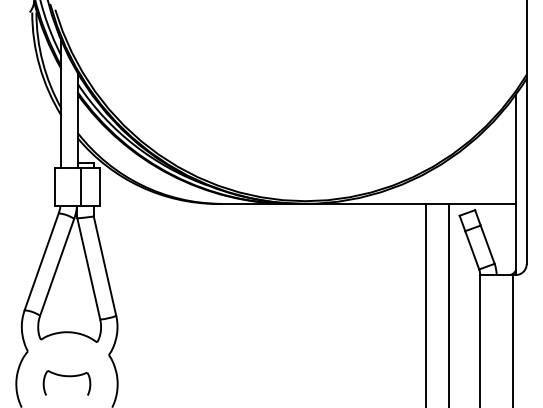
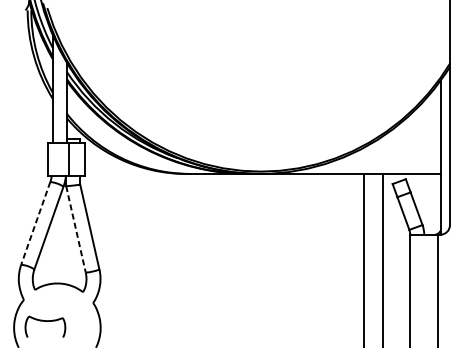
line: (41, 262) -> (35, 223), solid -> dashed
line: (88, 268) -> (75, 229), solid -> dashed
part: (66, 382) -> (44, 326), moved

